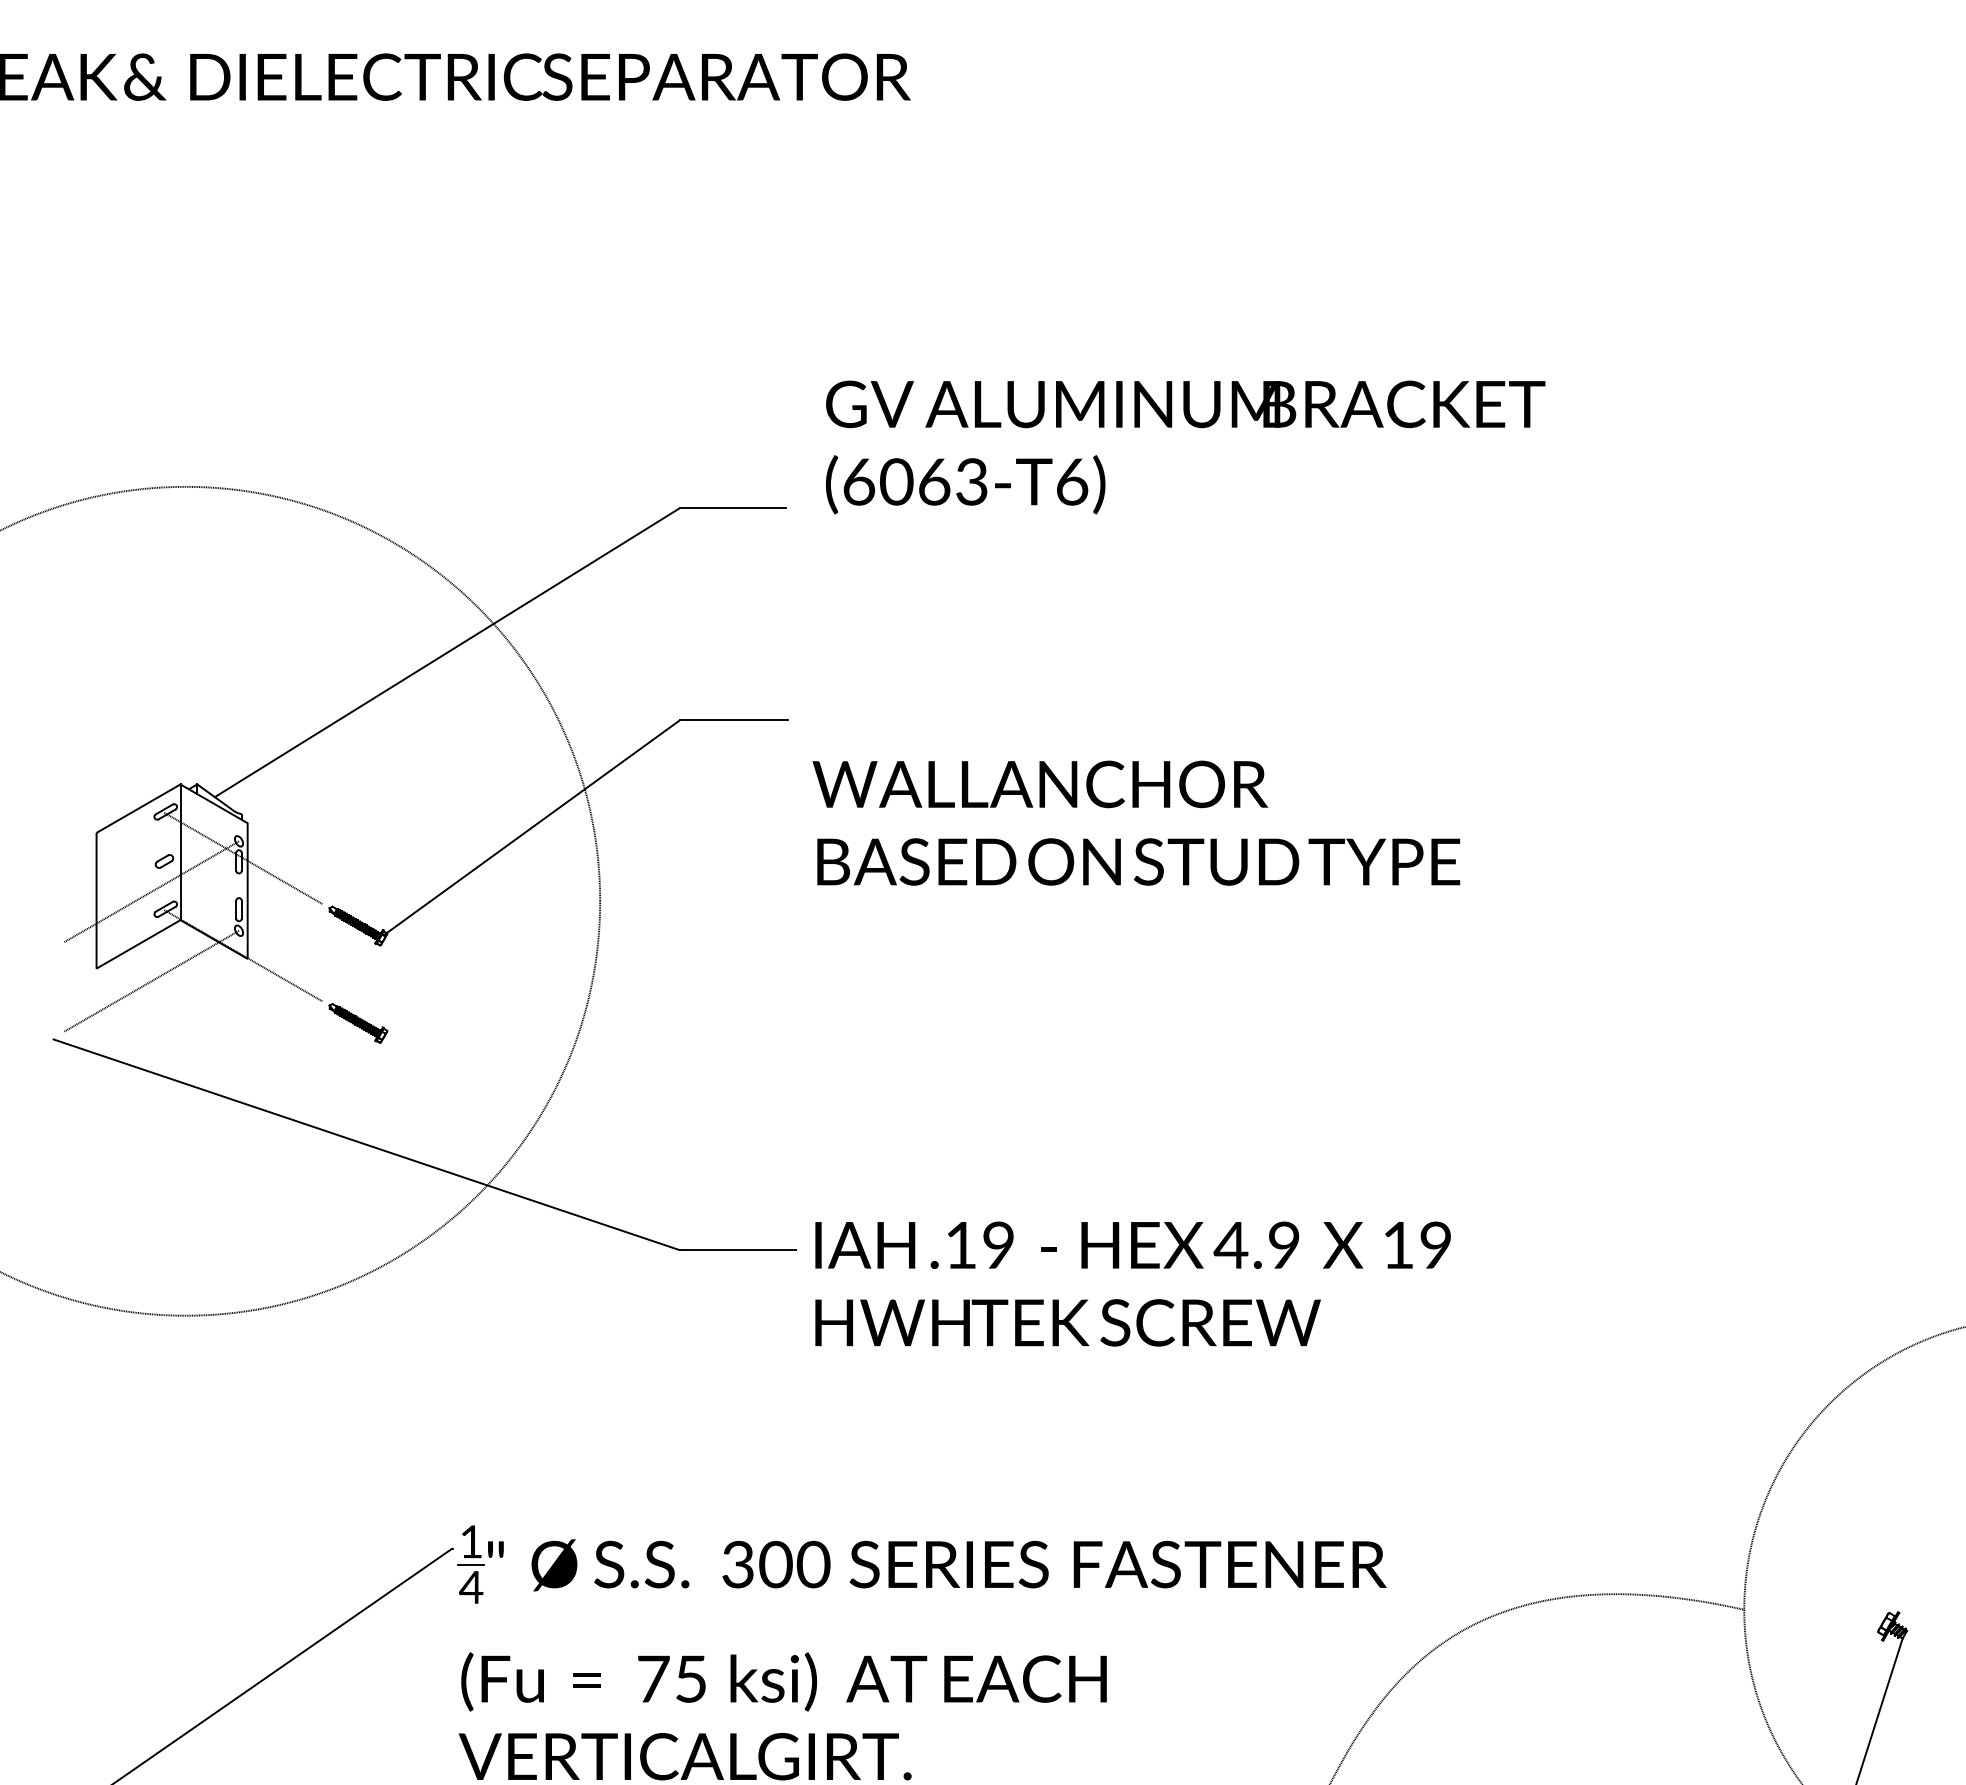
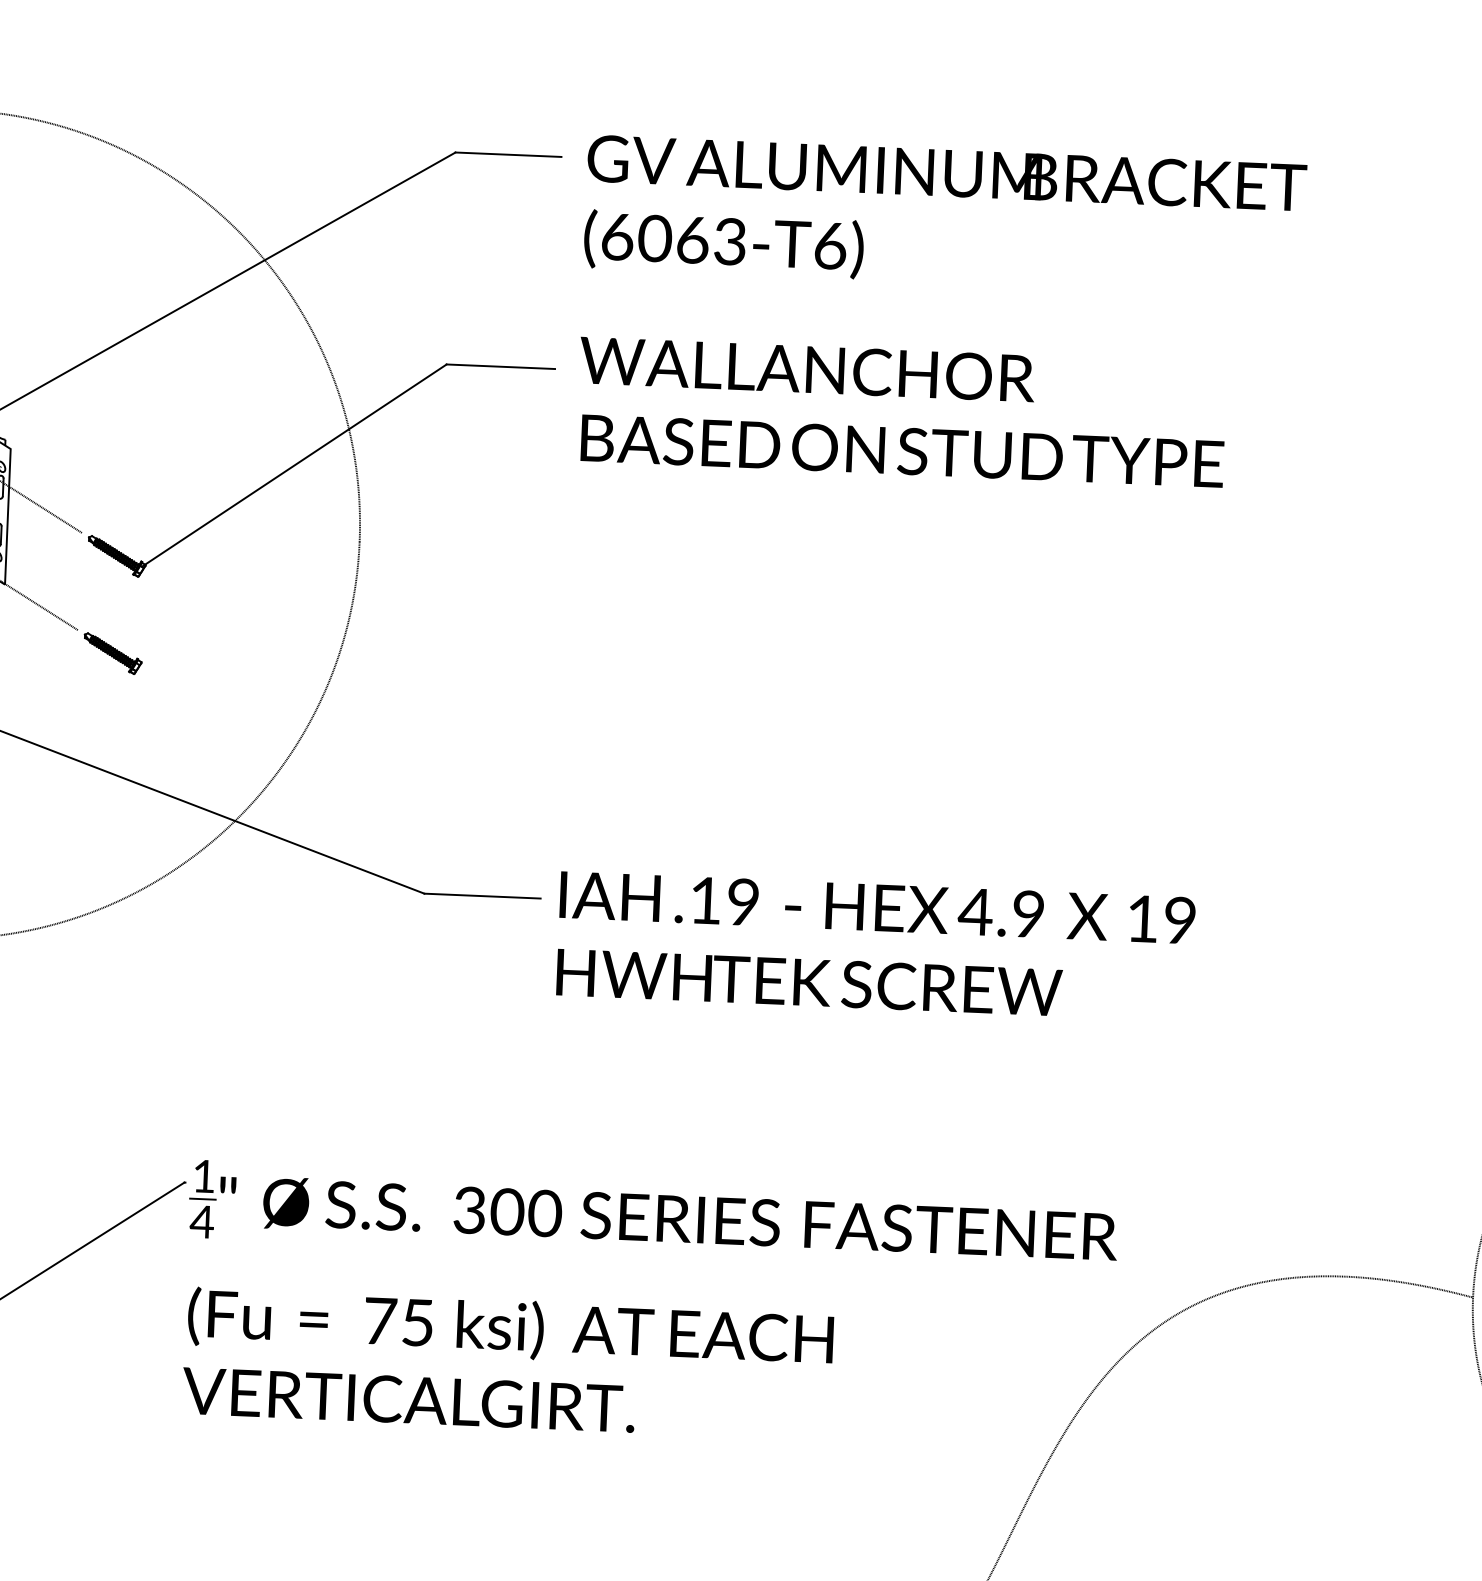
text: (1185, 447) -> (945, 216), moved
text: (1136, 822) -> (901, 411), moved

